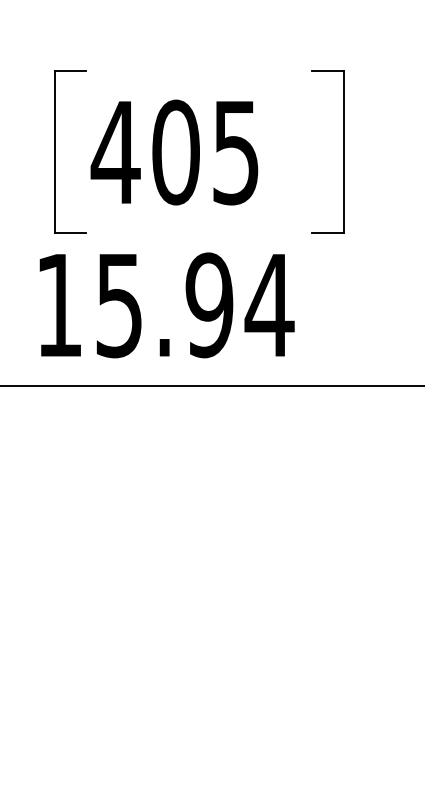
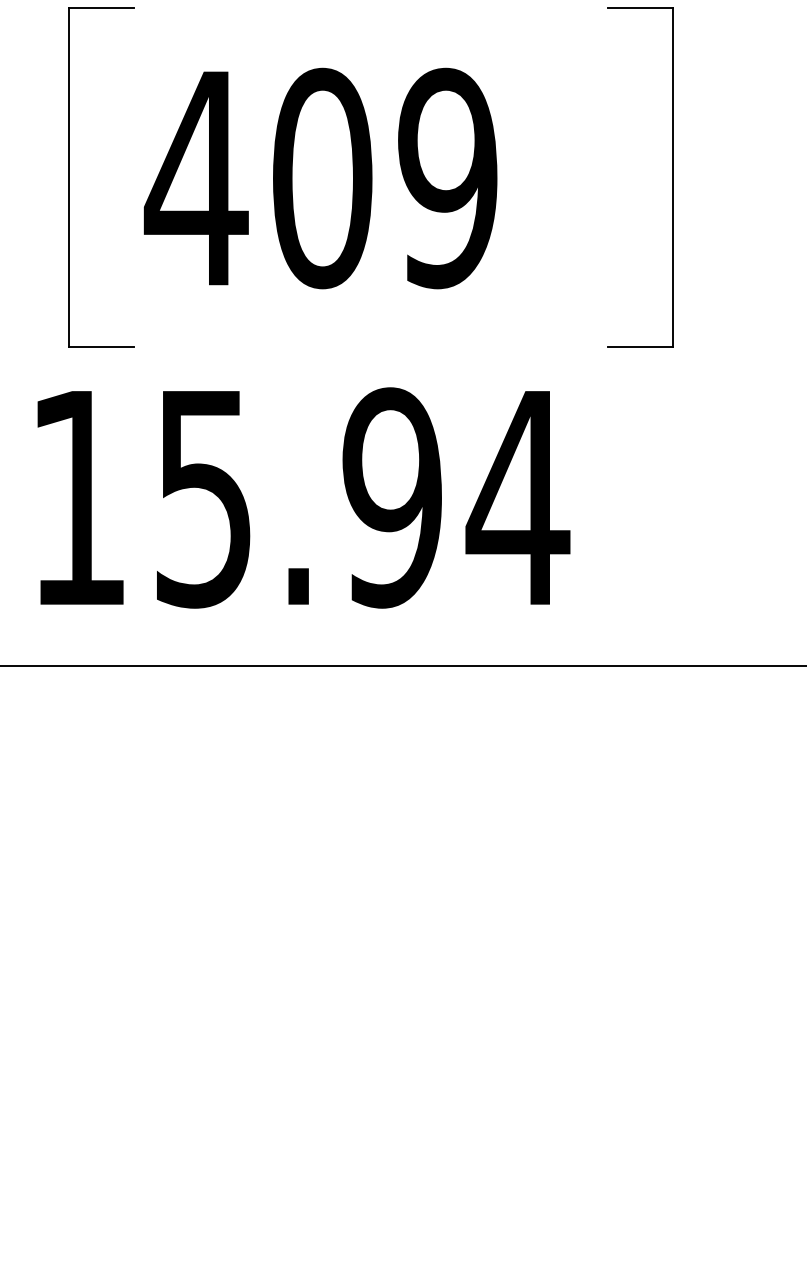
text: (235, 152) -> (446, 178), 405 -> 409

